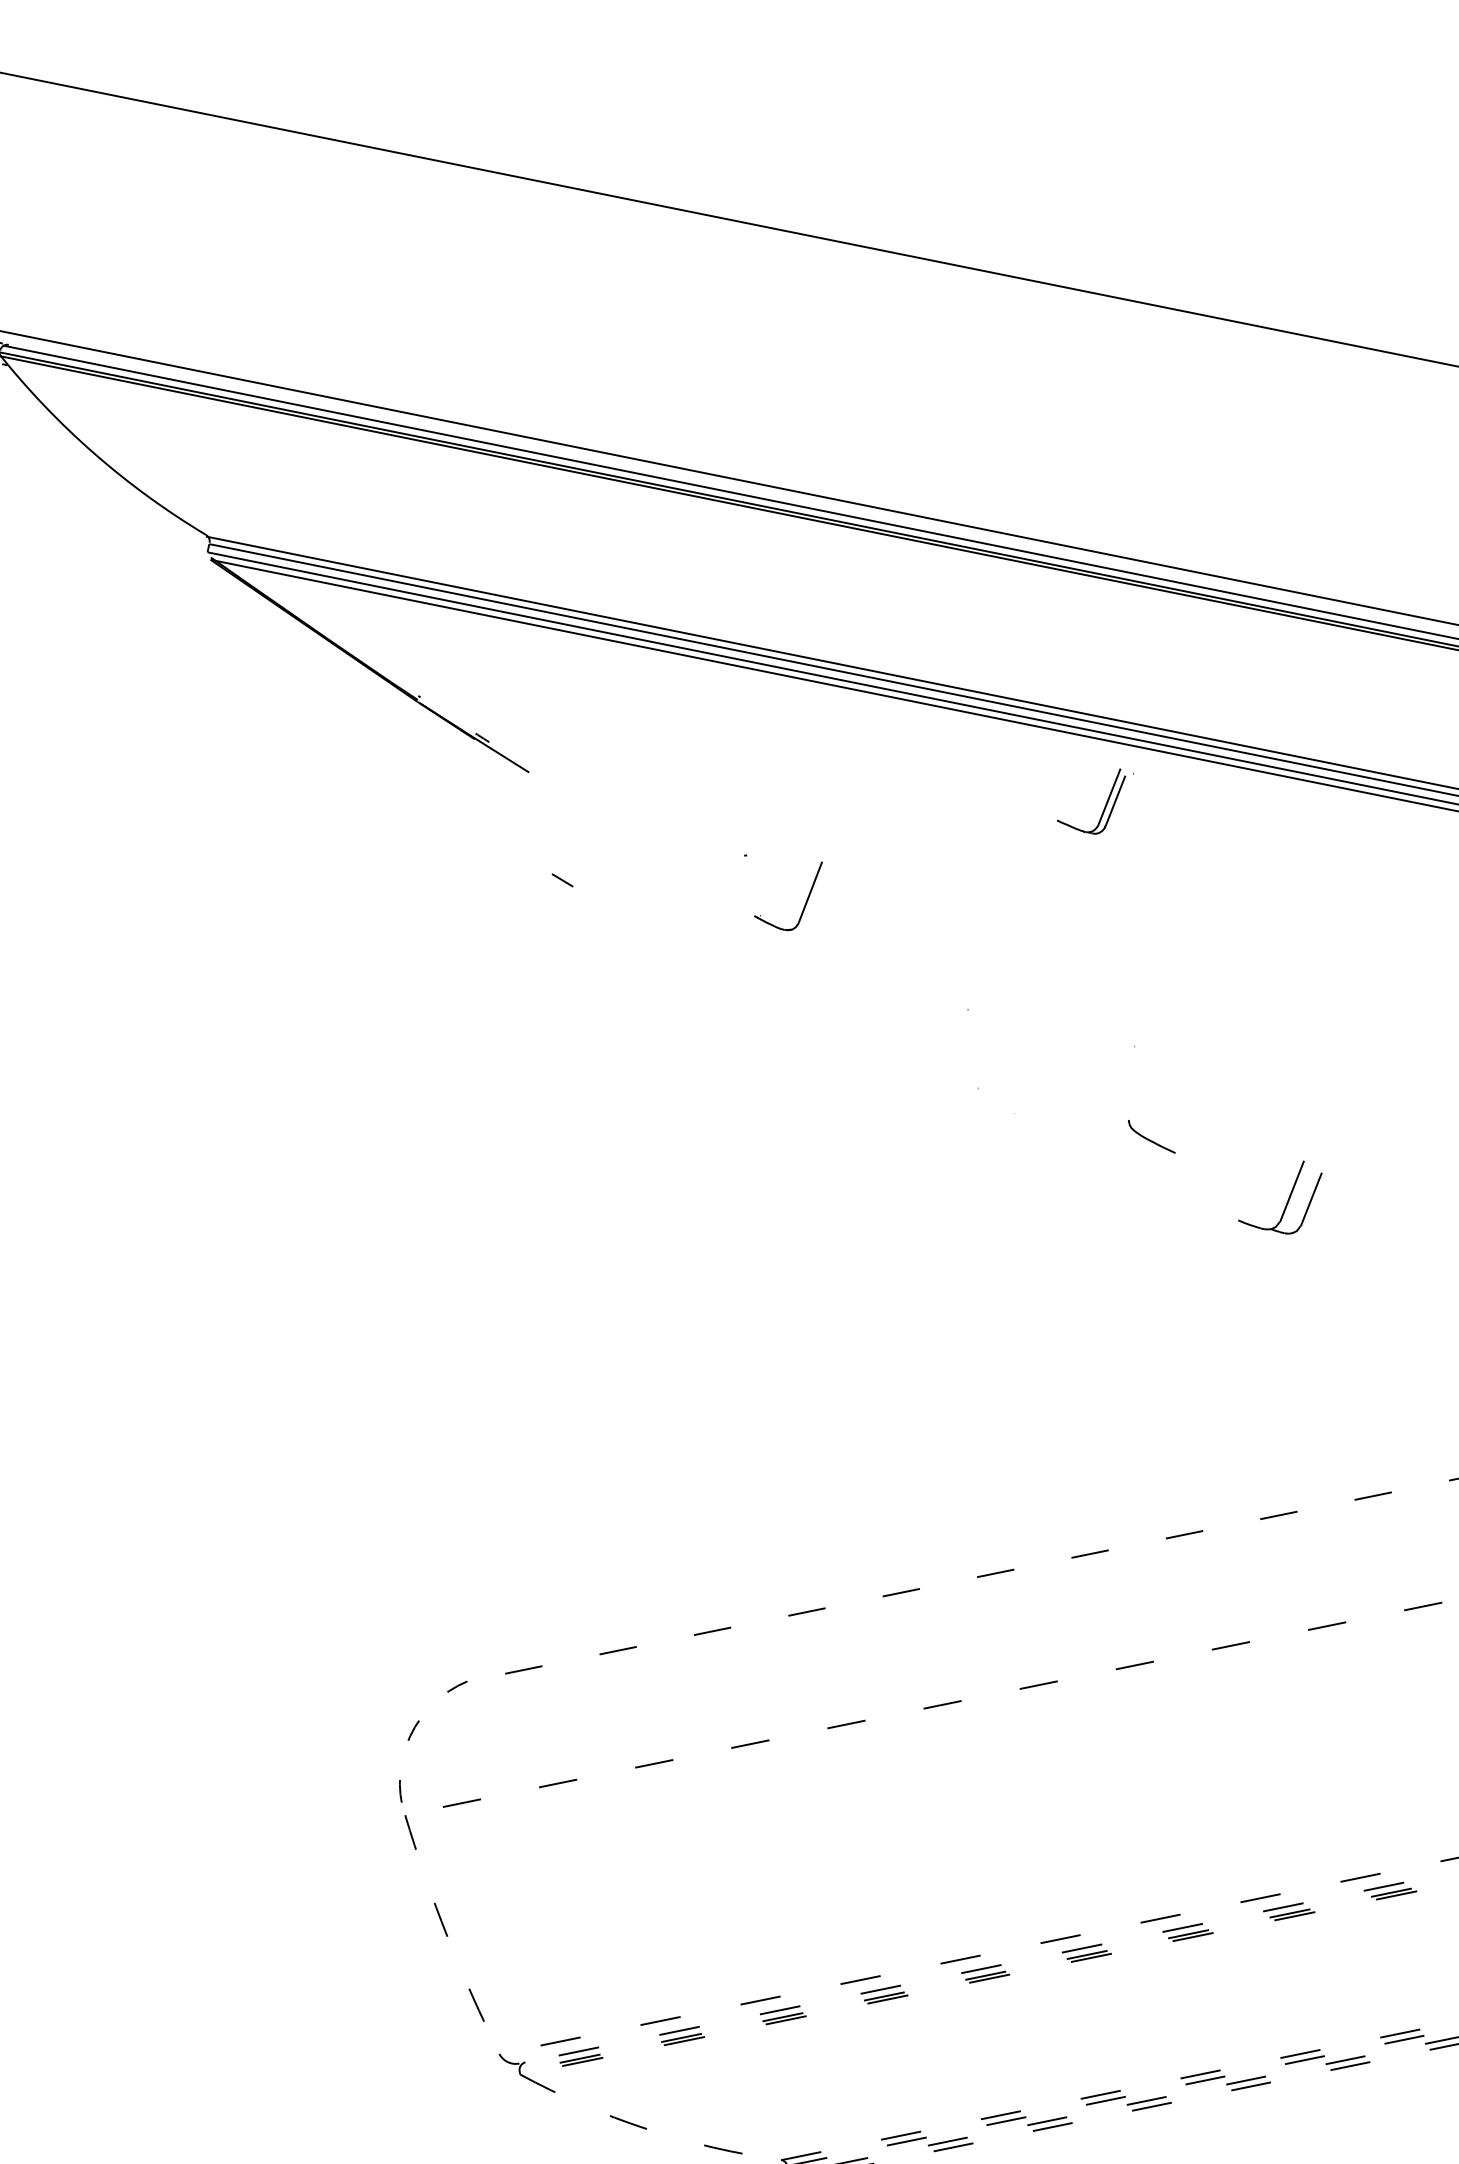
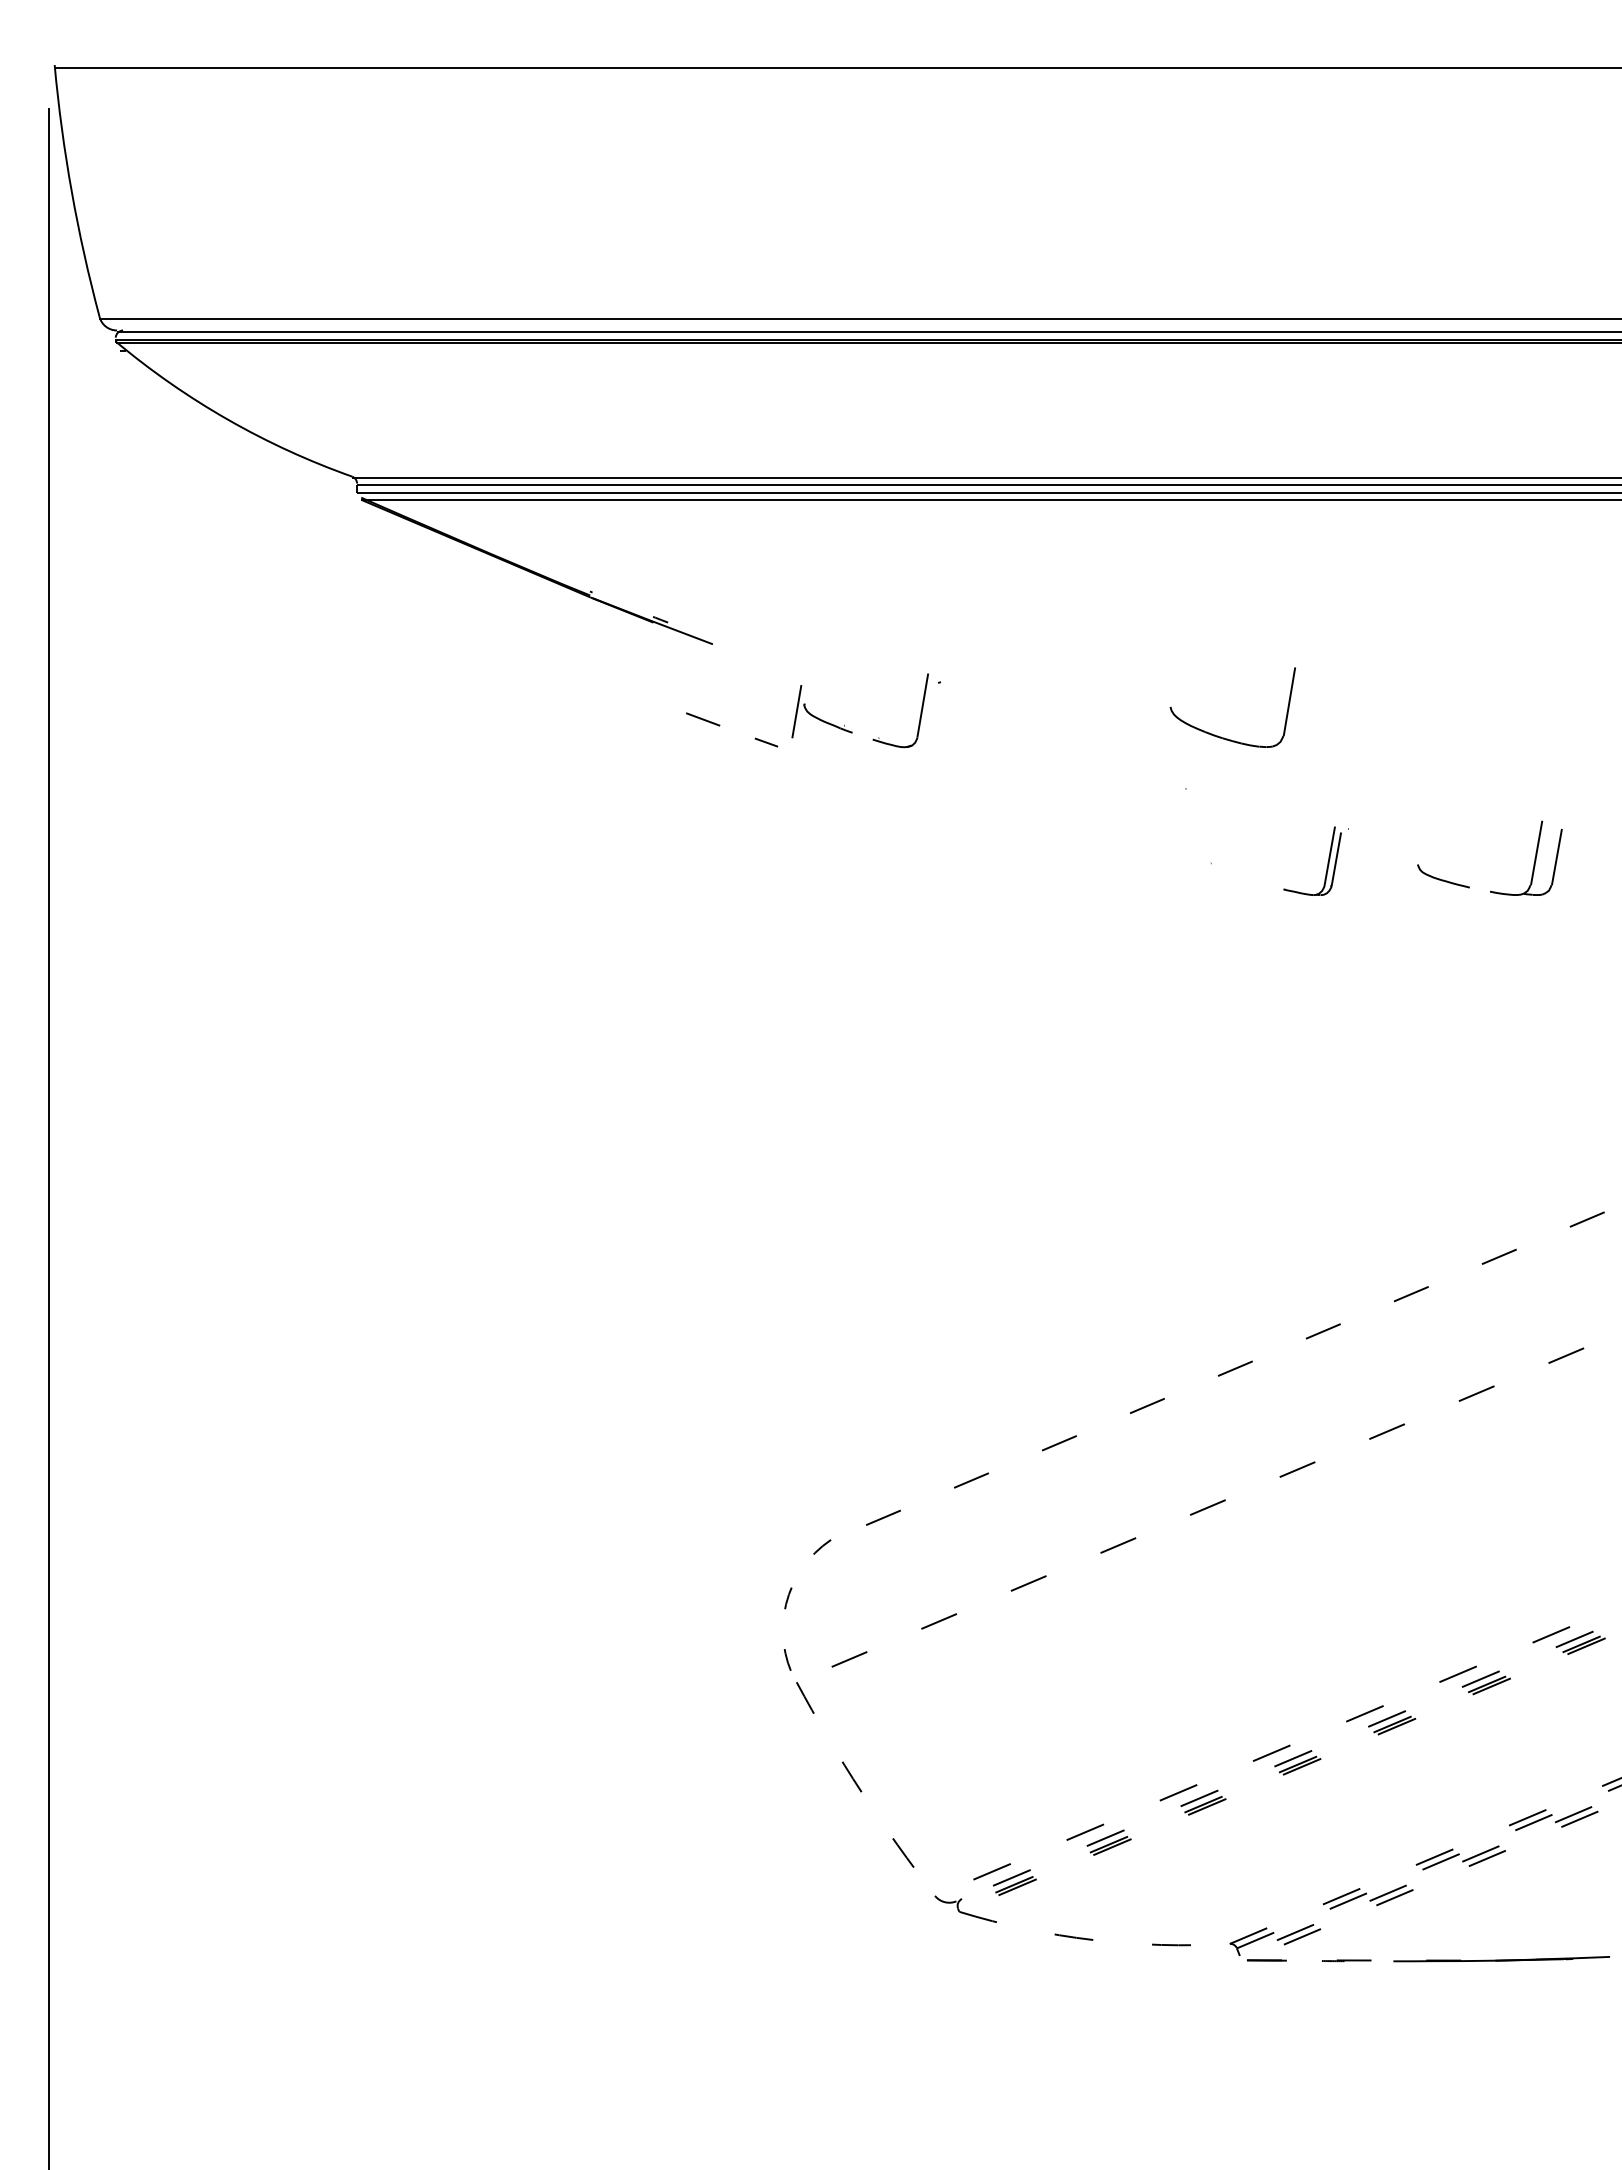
part: (1105, 802) -> (1327, 862), moved
line: (504, 845) -> (703, 719), added
part: (619, 865) -> (818, 717), added
part: (807, 897) -> (920, 711), moved
part: (1013, 965) -> (1221, 736), added
curve: (1151, 1139) -> (1443, 879), moved
part: (1288, 1196) -> (1534, 858), moved

